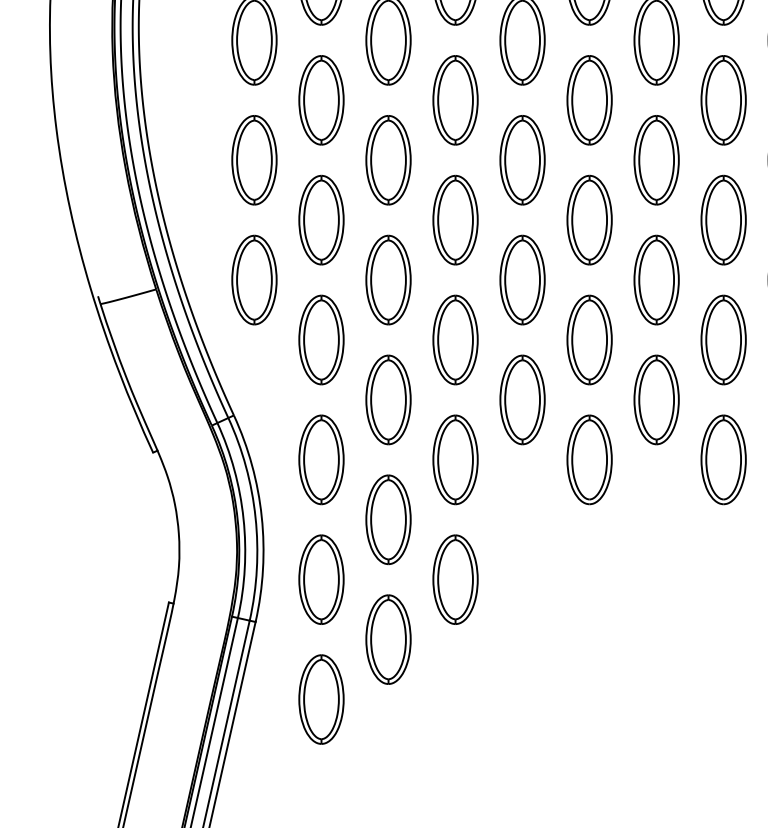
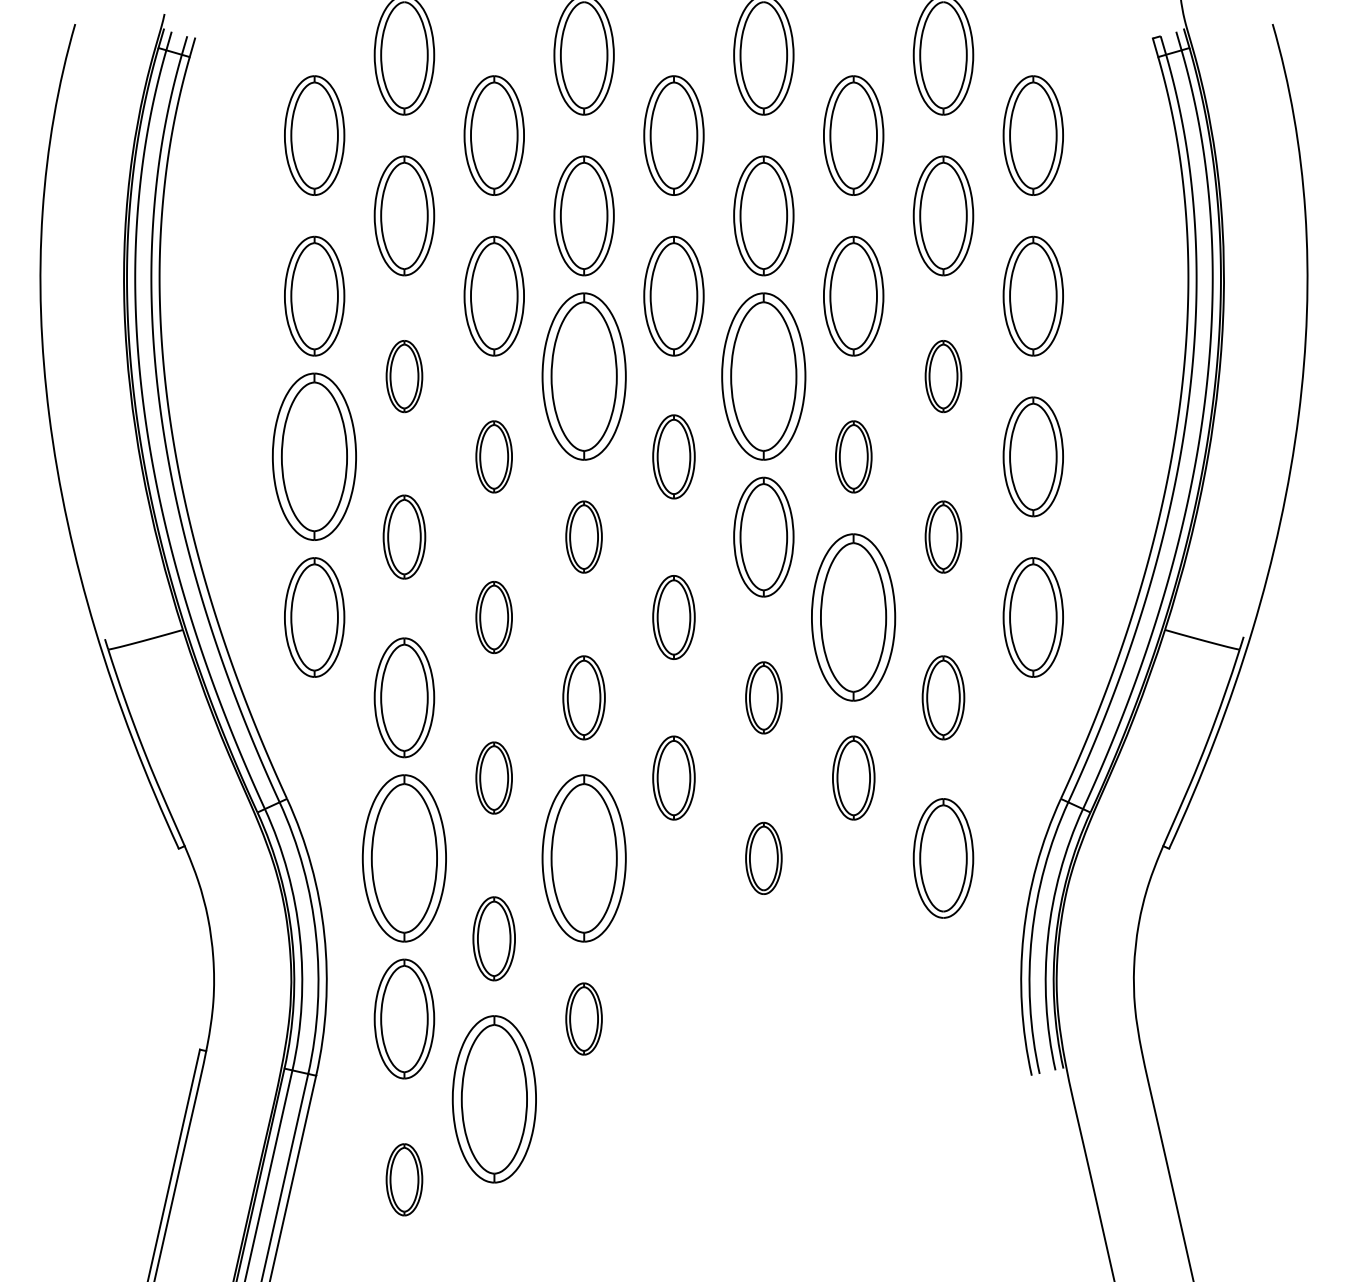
part: (321, 100) -> (404, 376), size x0.6
part: (455, 100) -> (583, 376), size x1.4
part: (589, 100) -> (763, 376), size x1.4
part: (723, 100) -> (943, 376), size x0.6
part: (254, 159) -> (314, 456), size x1.4
part: (387, 159) -> (493, 456), size x0.6
part: (522, 159) -> (673, 456), size x0.7
part: (656, 159) -> (853, 456), size x0.6
part: (321, 219) -> (404, 536), size x0.7
part: (455, 219) -> (583, 536), size x0.6
part: (723, 219) -> (943, 536), size x0.6
part: (387, 280) -> (493, 617), size x0.6
part: (522, 280) -> (673, 617), size x0.7
part: (656, 280) -> (853, 617), size x1.4
part: (455, 339) -> (583, 697), size x0.7
part: (589, 339) -> (763, 697), size x0.6
part: (723, 339) -> (943, 697), size x0.7
part: (387, 399) -> (493, 777), size x0.6
part: (522, 399) -> (673, 777), size x0.7
part: (656, 399) -> (853, 777), size x0.7
part: (321, 459) -> (404, 858), size x1.4
part: (455, 459) -> (583, 858), size x1.4
part: (589, 459) -> (763, 858), size x0.6
part: (387, 519) -> (493, 938), size x0.7
part: (455, 579) -> (583, 1018), size x0.6
part: (387, 639) -> (493, 1099), size x1.4
part: (321, 699) -> (404, 1179), size x0.6

